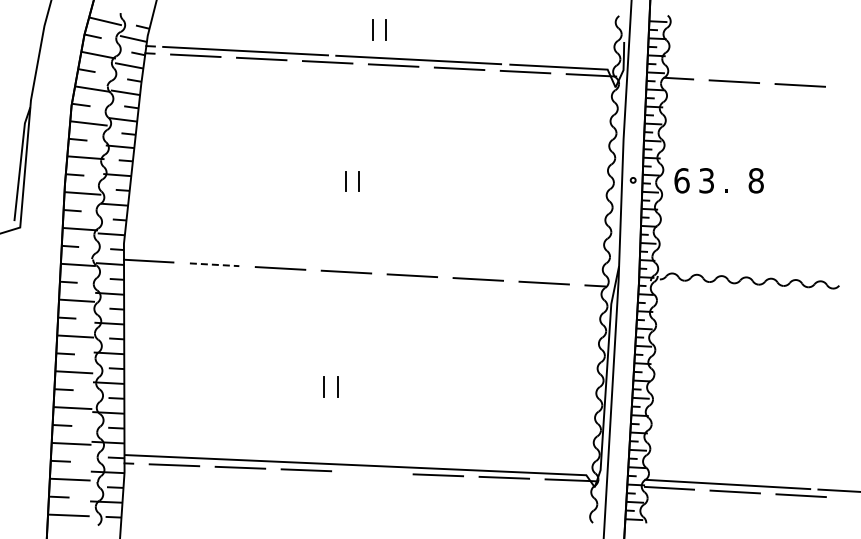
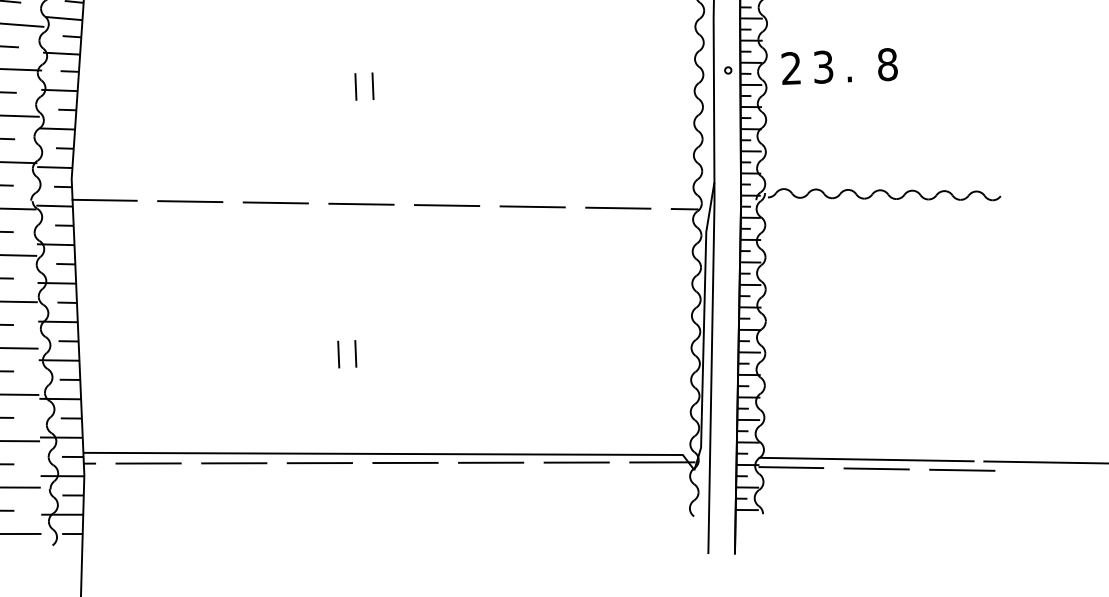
text: (681, 180) -> (790, 68), 6 -> 2
line: (214, 264) -> (190, 201), dashed -> solid
line: (372, 472) -> (405, 462), added

